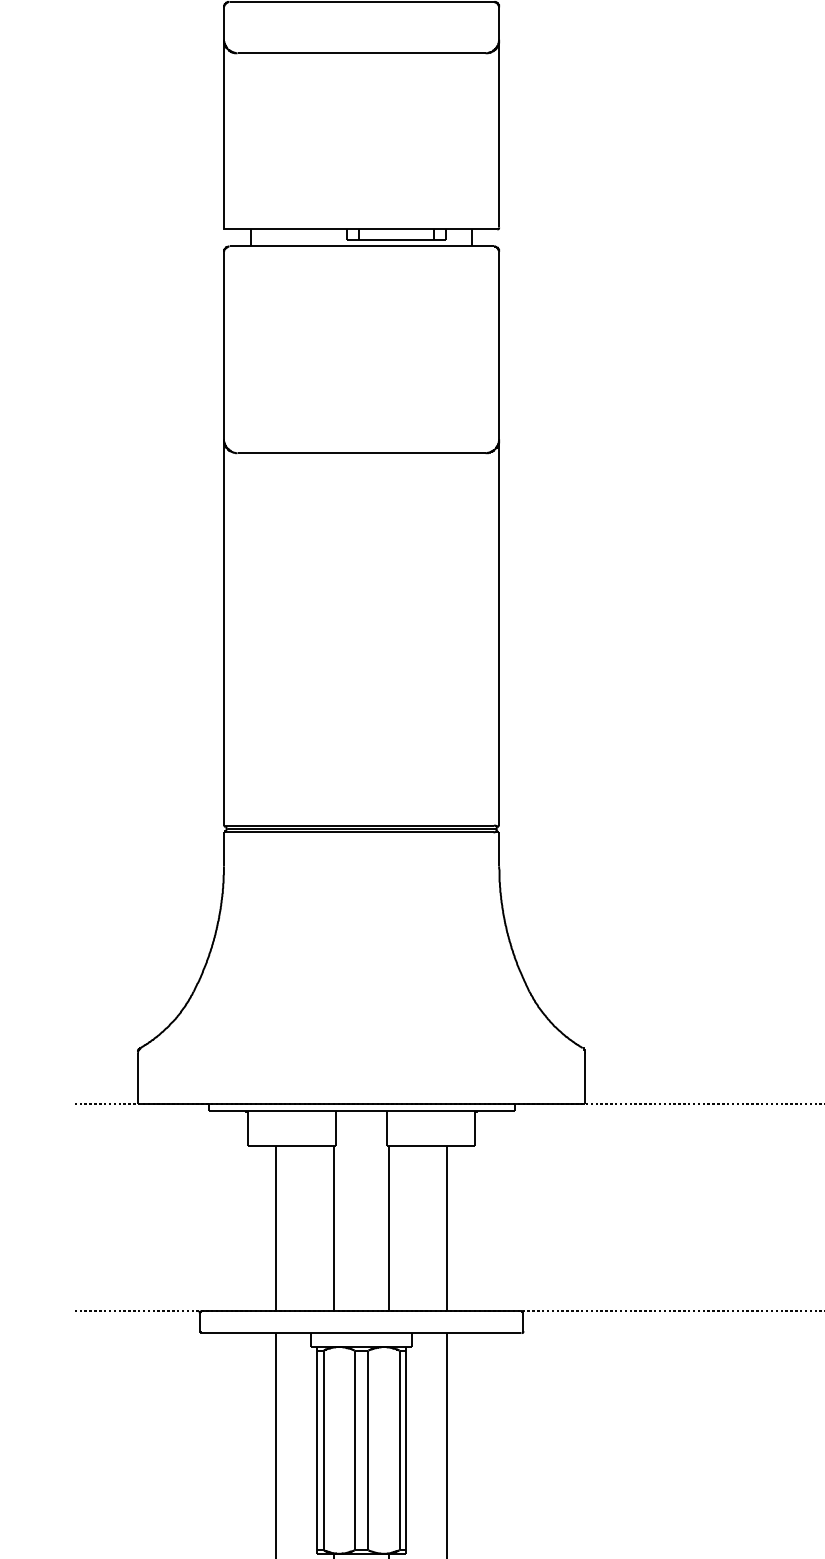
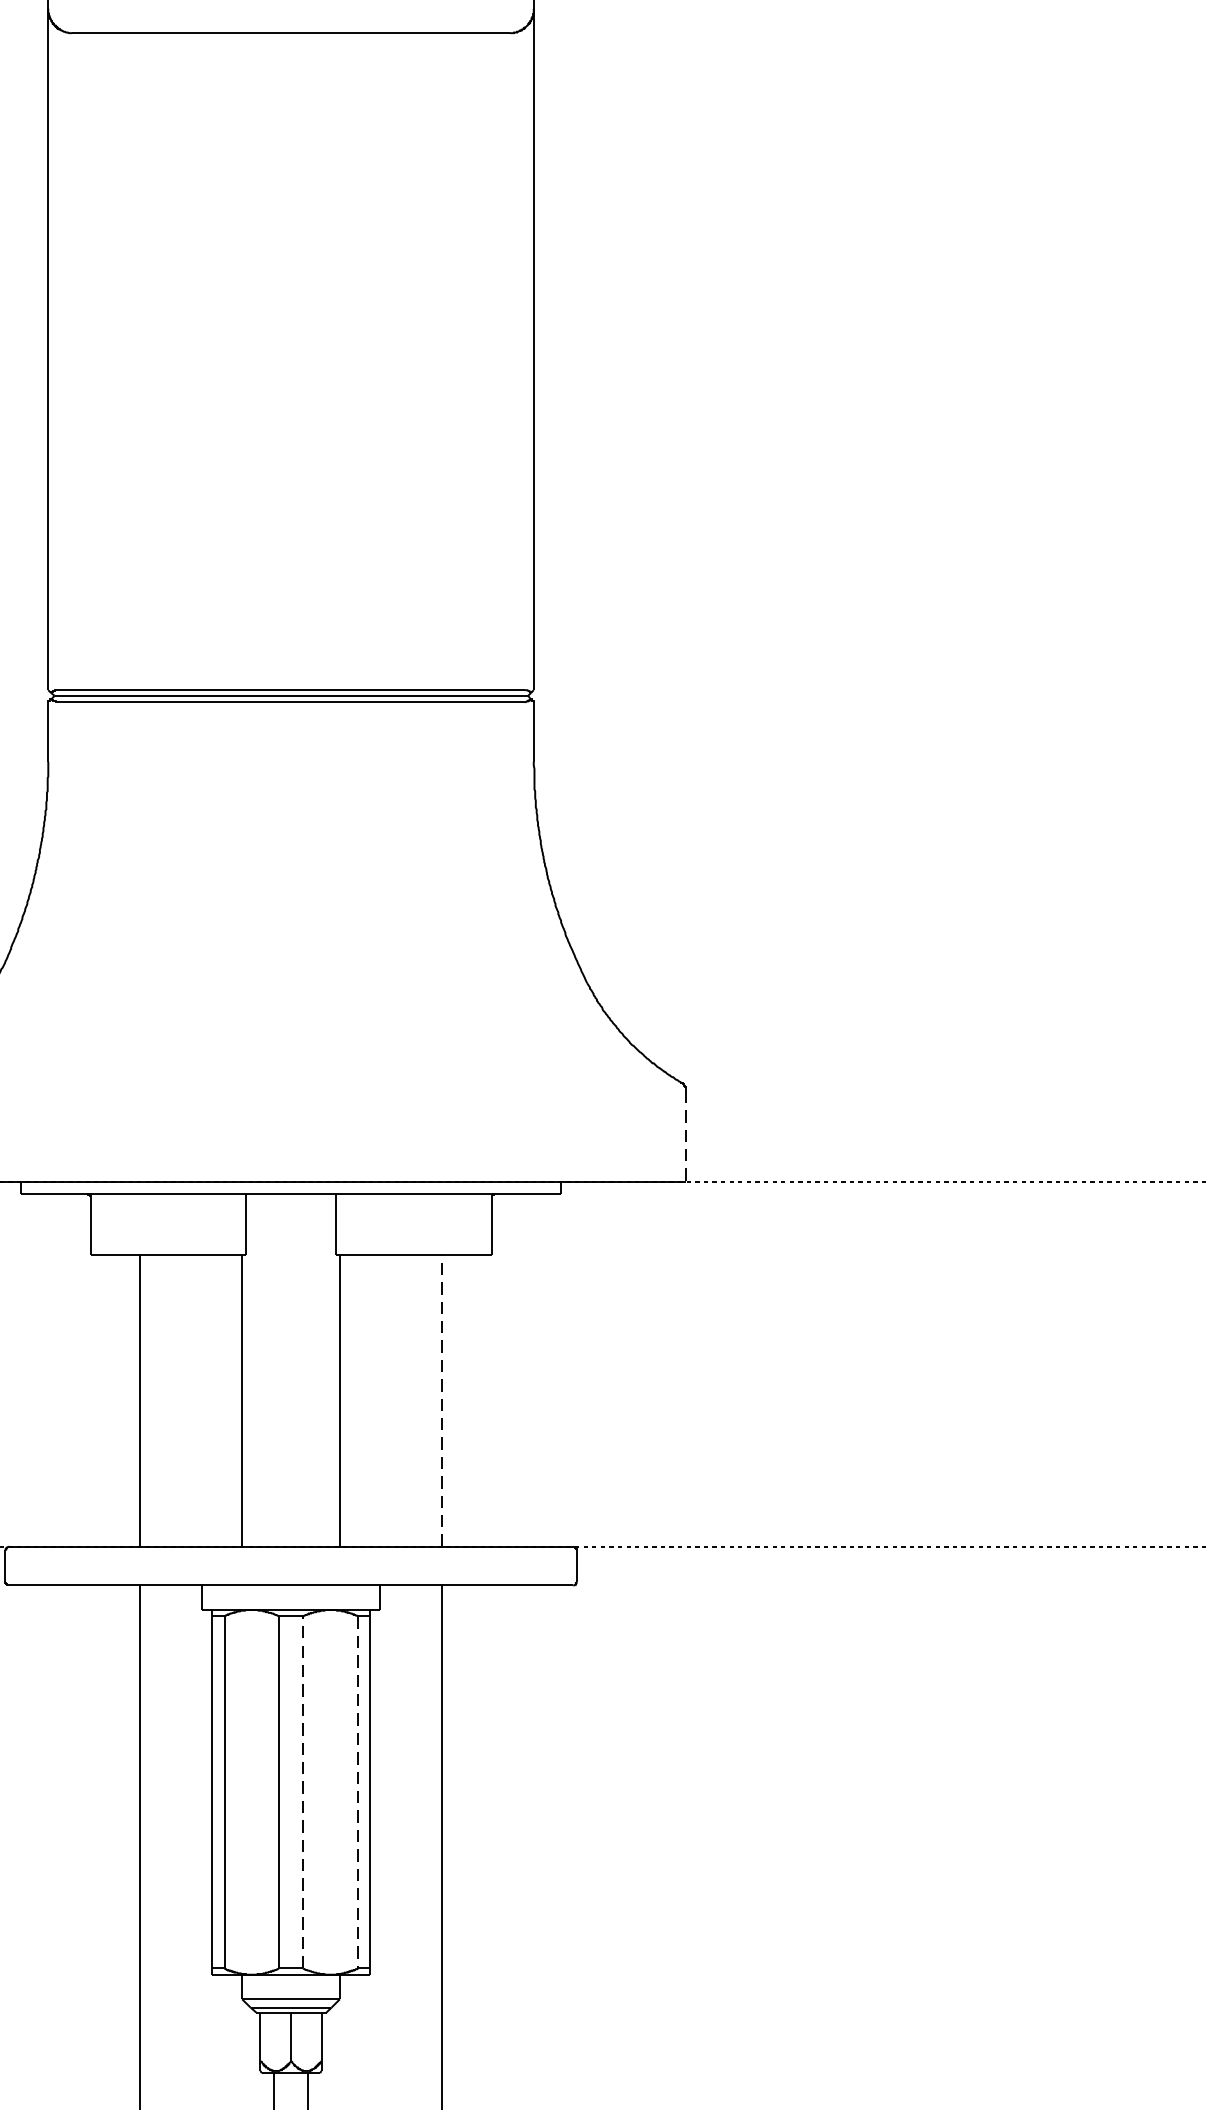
line: (585, 1078) -> (686, 1136), solid -> dashed
line: (446, 1228) -> (440, 1400), solid -> dashed
line: (368, 1450) -> (303, 1792), solid -> dashed
line: (399, 1450) -> (357, 1792), solid -> dashed

